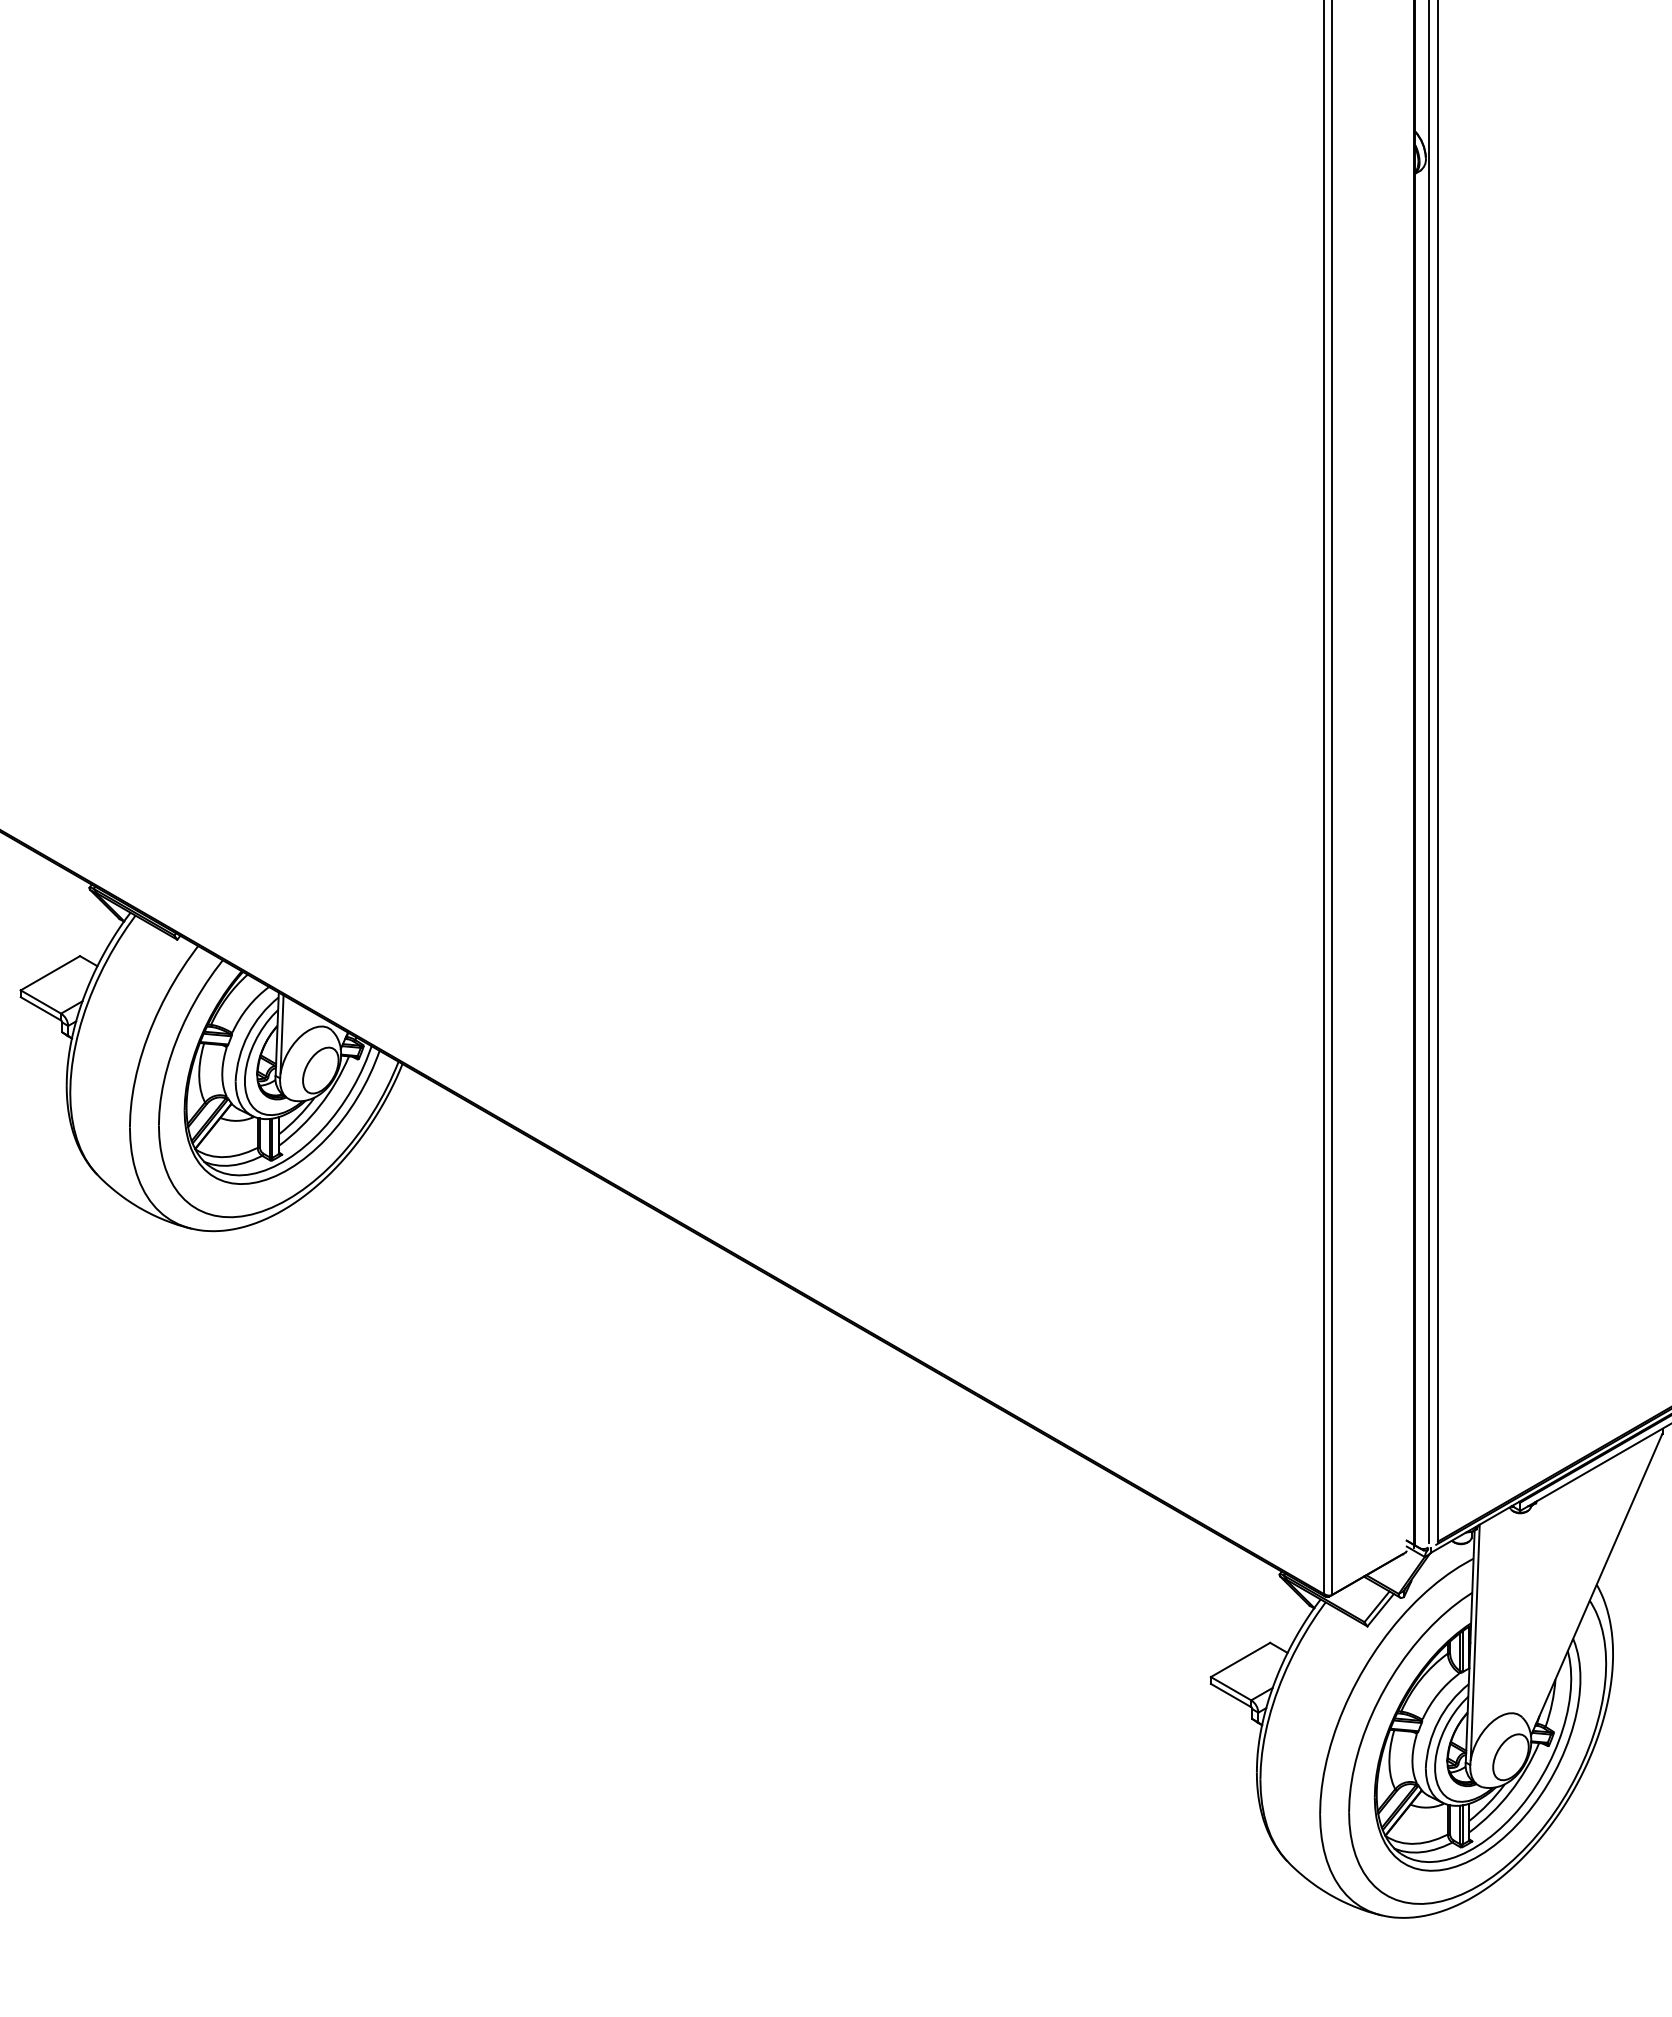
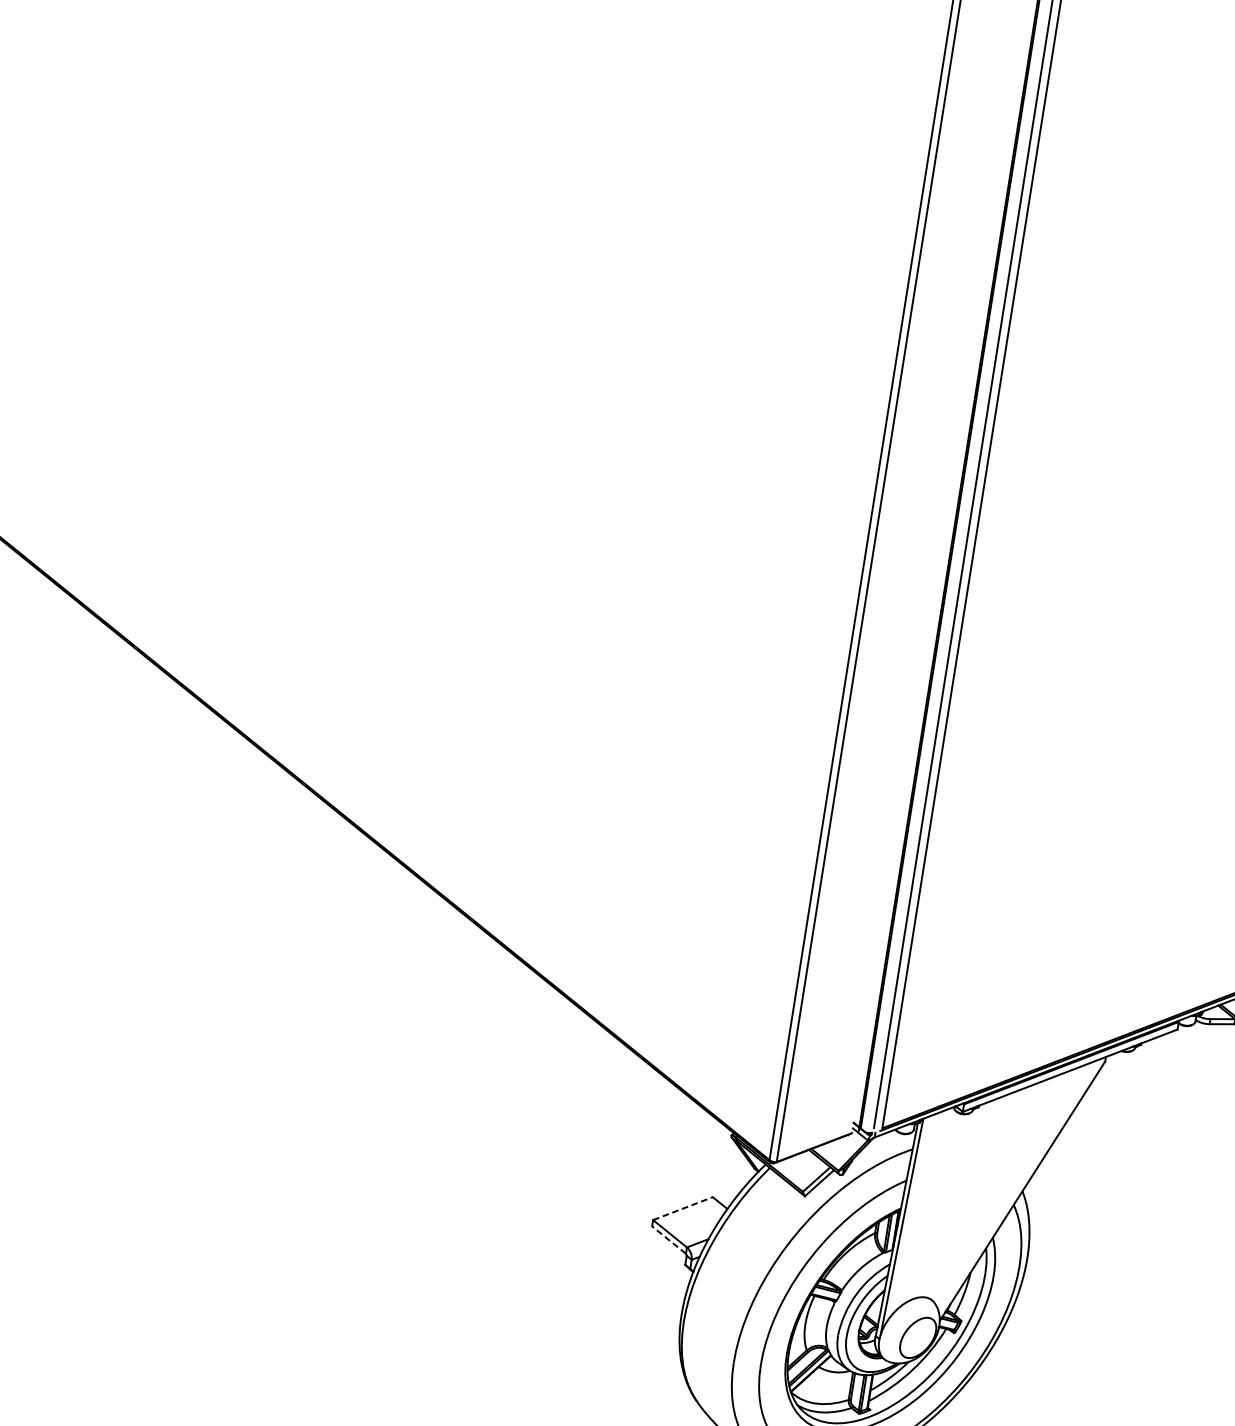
line: (1240, 1659) -> (683, 1208), solid -> dashed
line: (1230, 1695) -> (668, 1239), solid -> dashed

